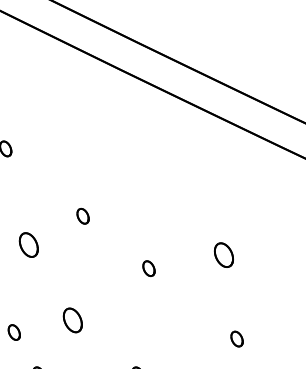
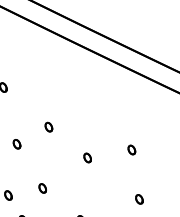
part: (27, 245) -> (16, 144), size x0.62
part: (223, 254) -> (131, 149), size x0.62
part: (72, 320) -> (42, 188), size x0.62

